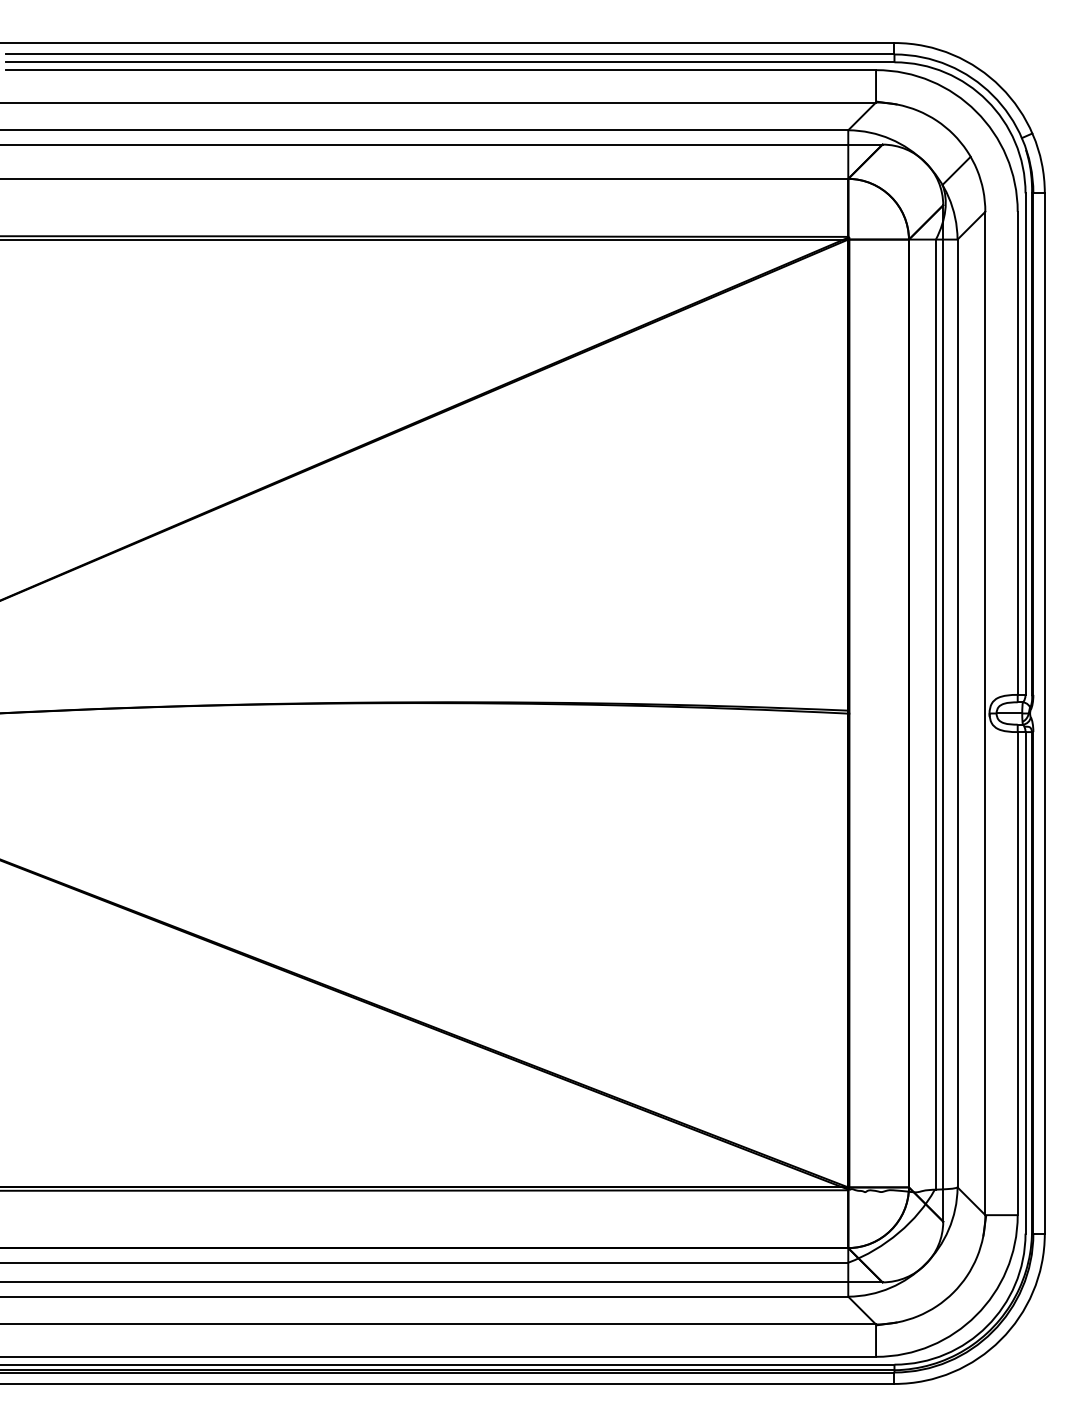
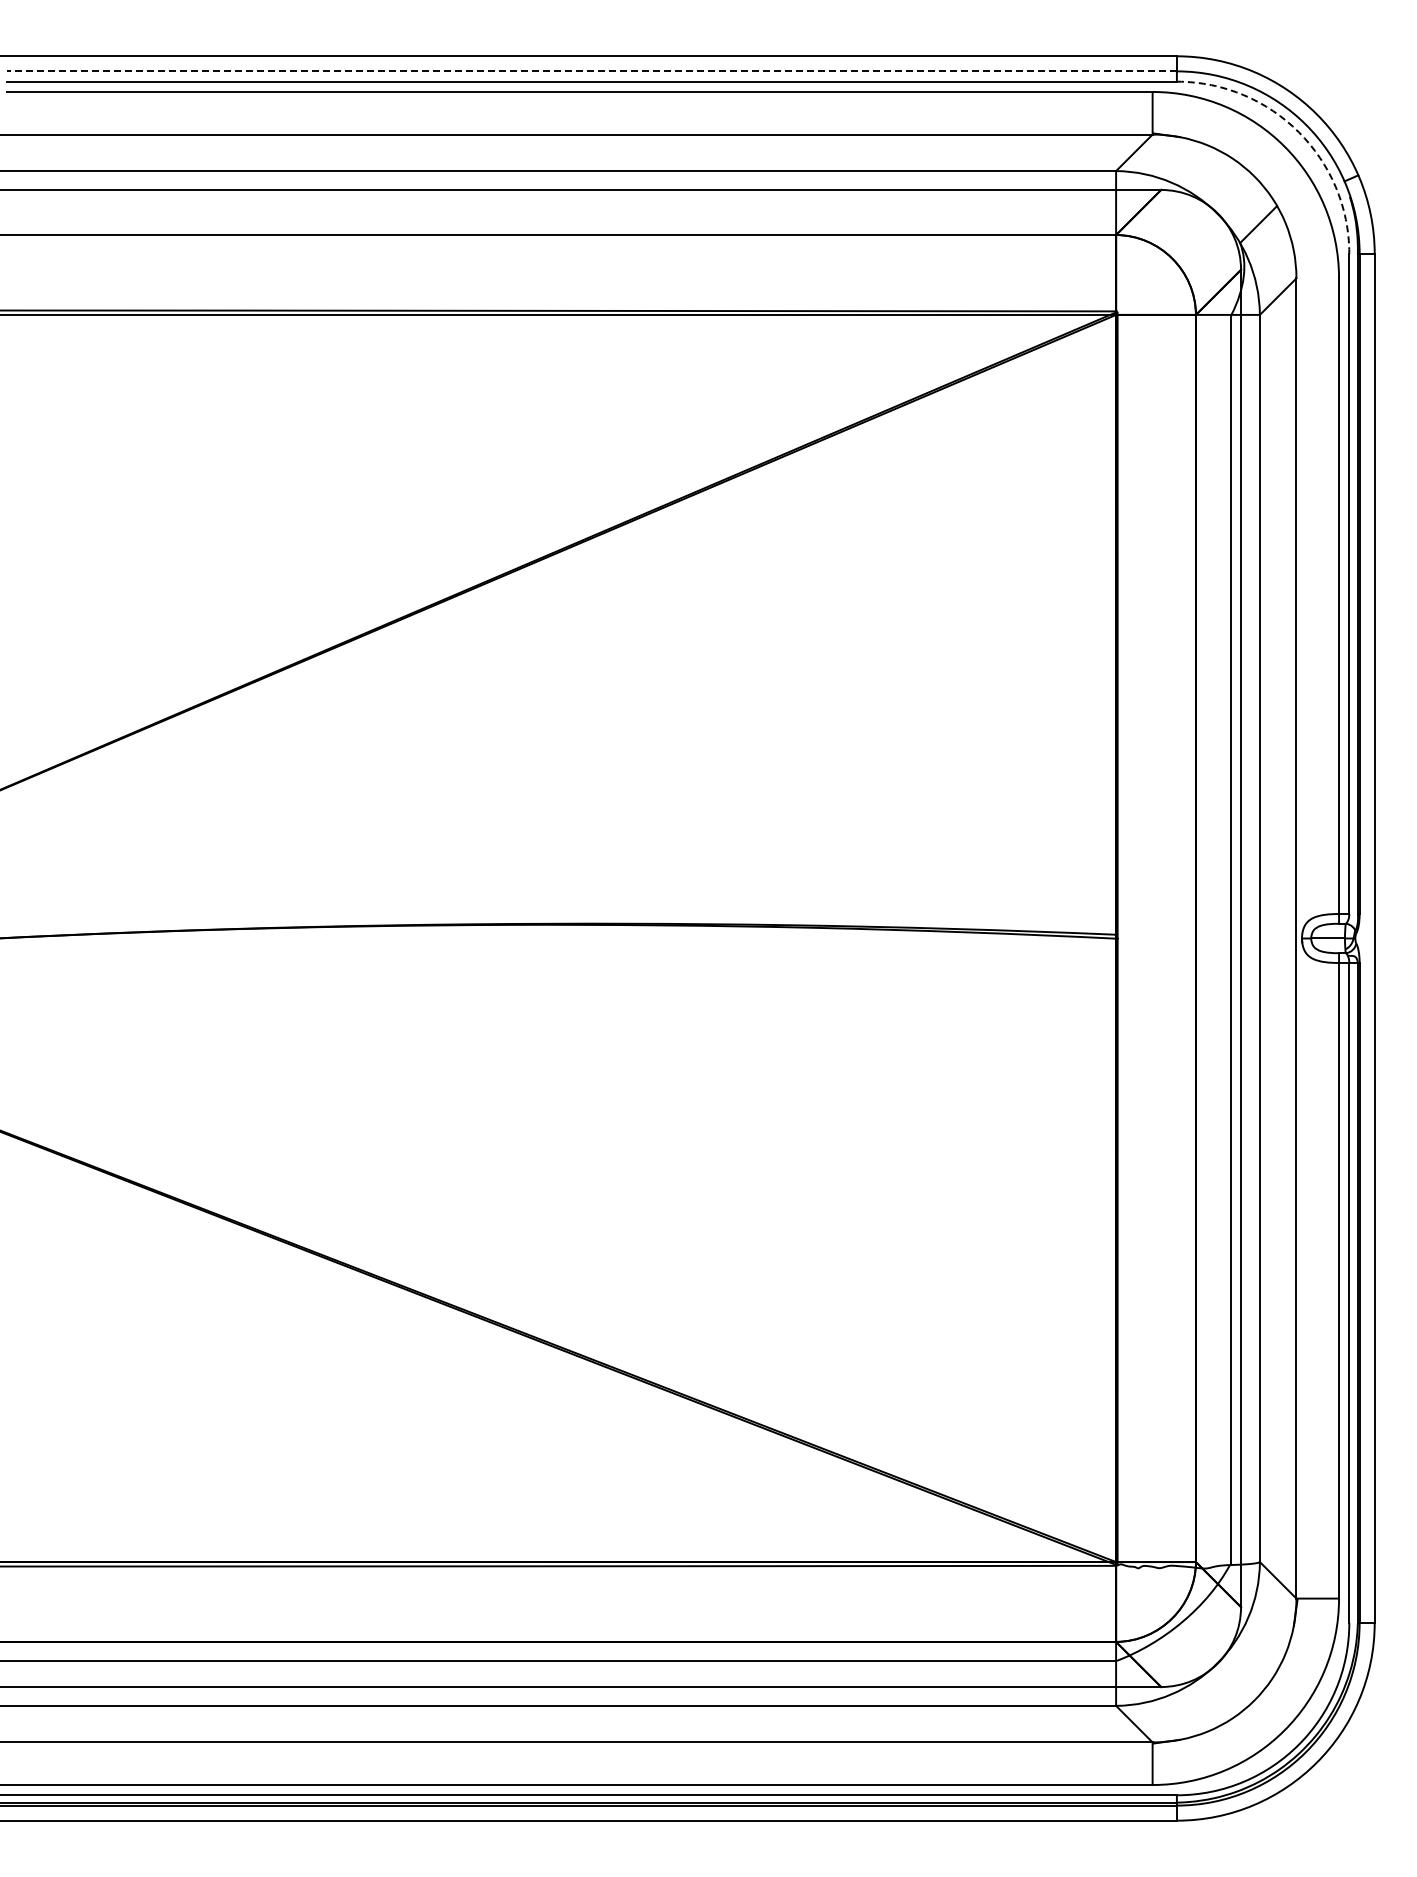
line: (450, 54) -> (592, 71), solid -> dashed
arc: (986, 100) -> (1298, 132), solid -> dashed

